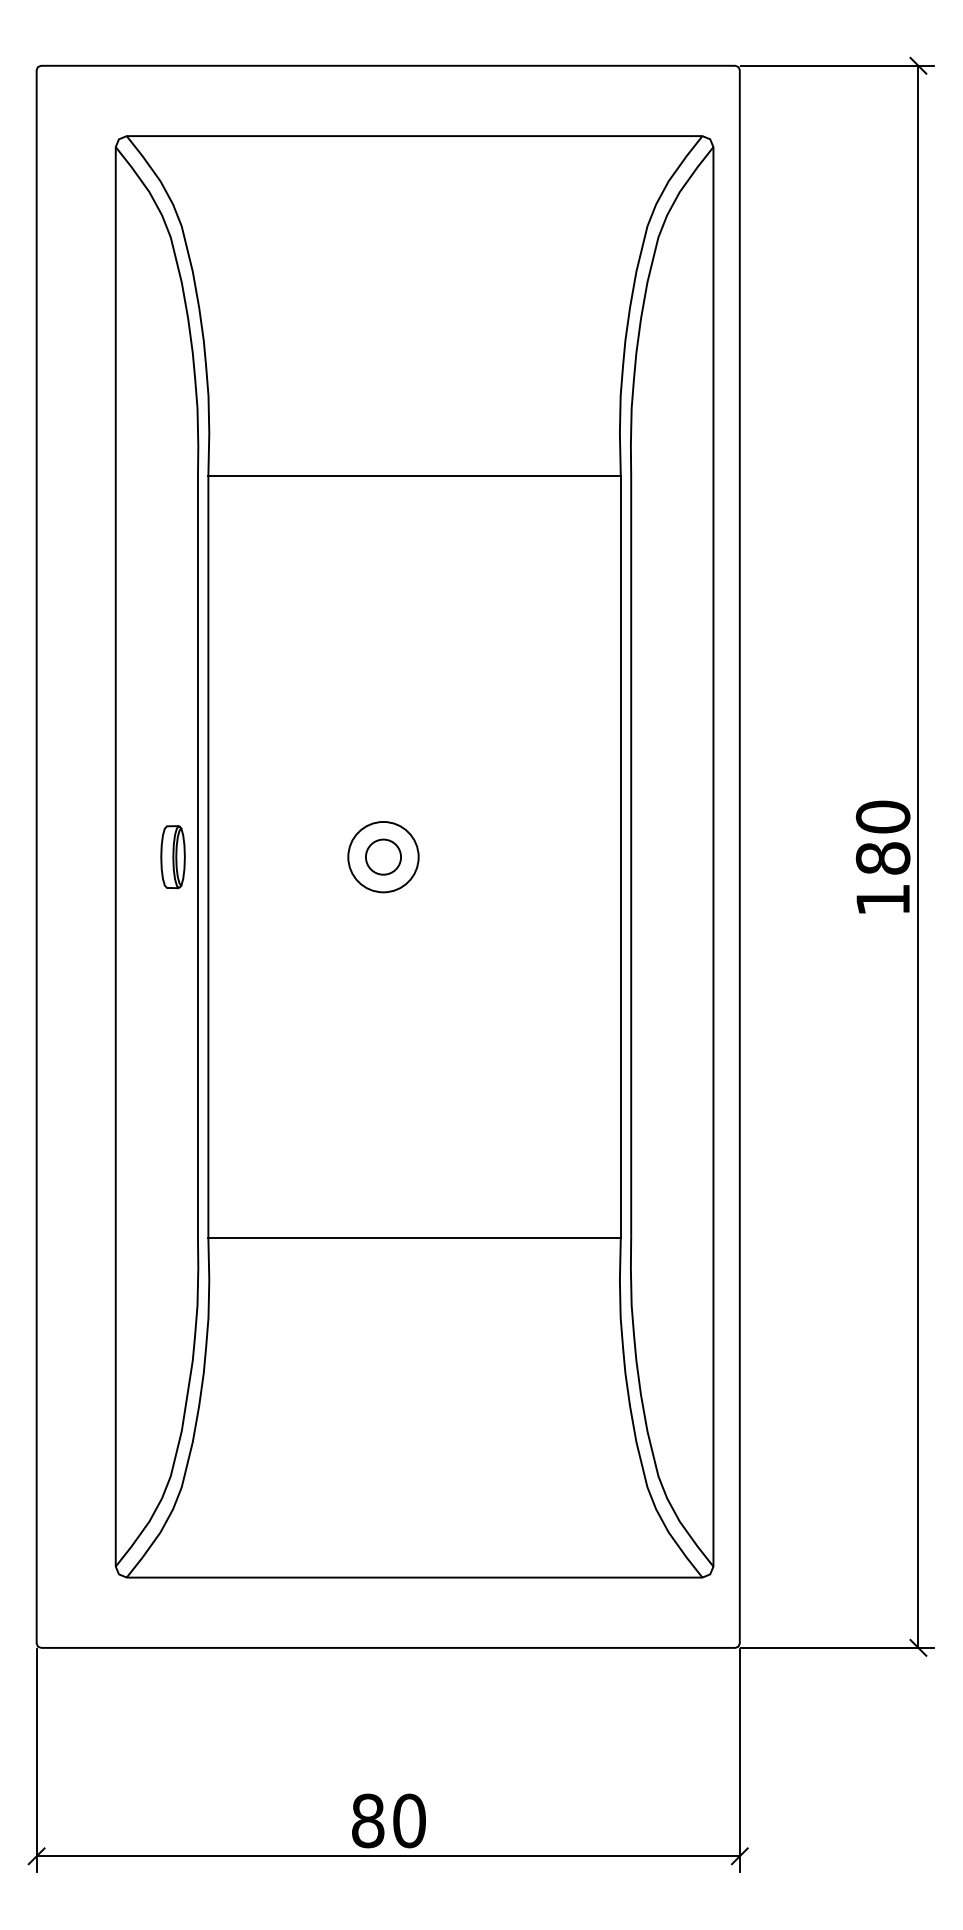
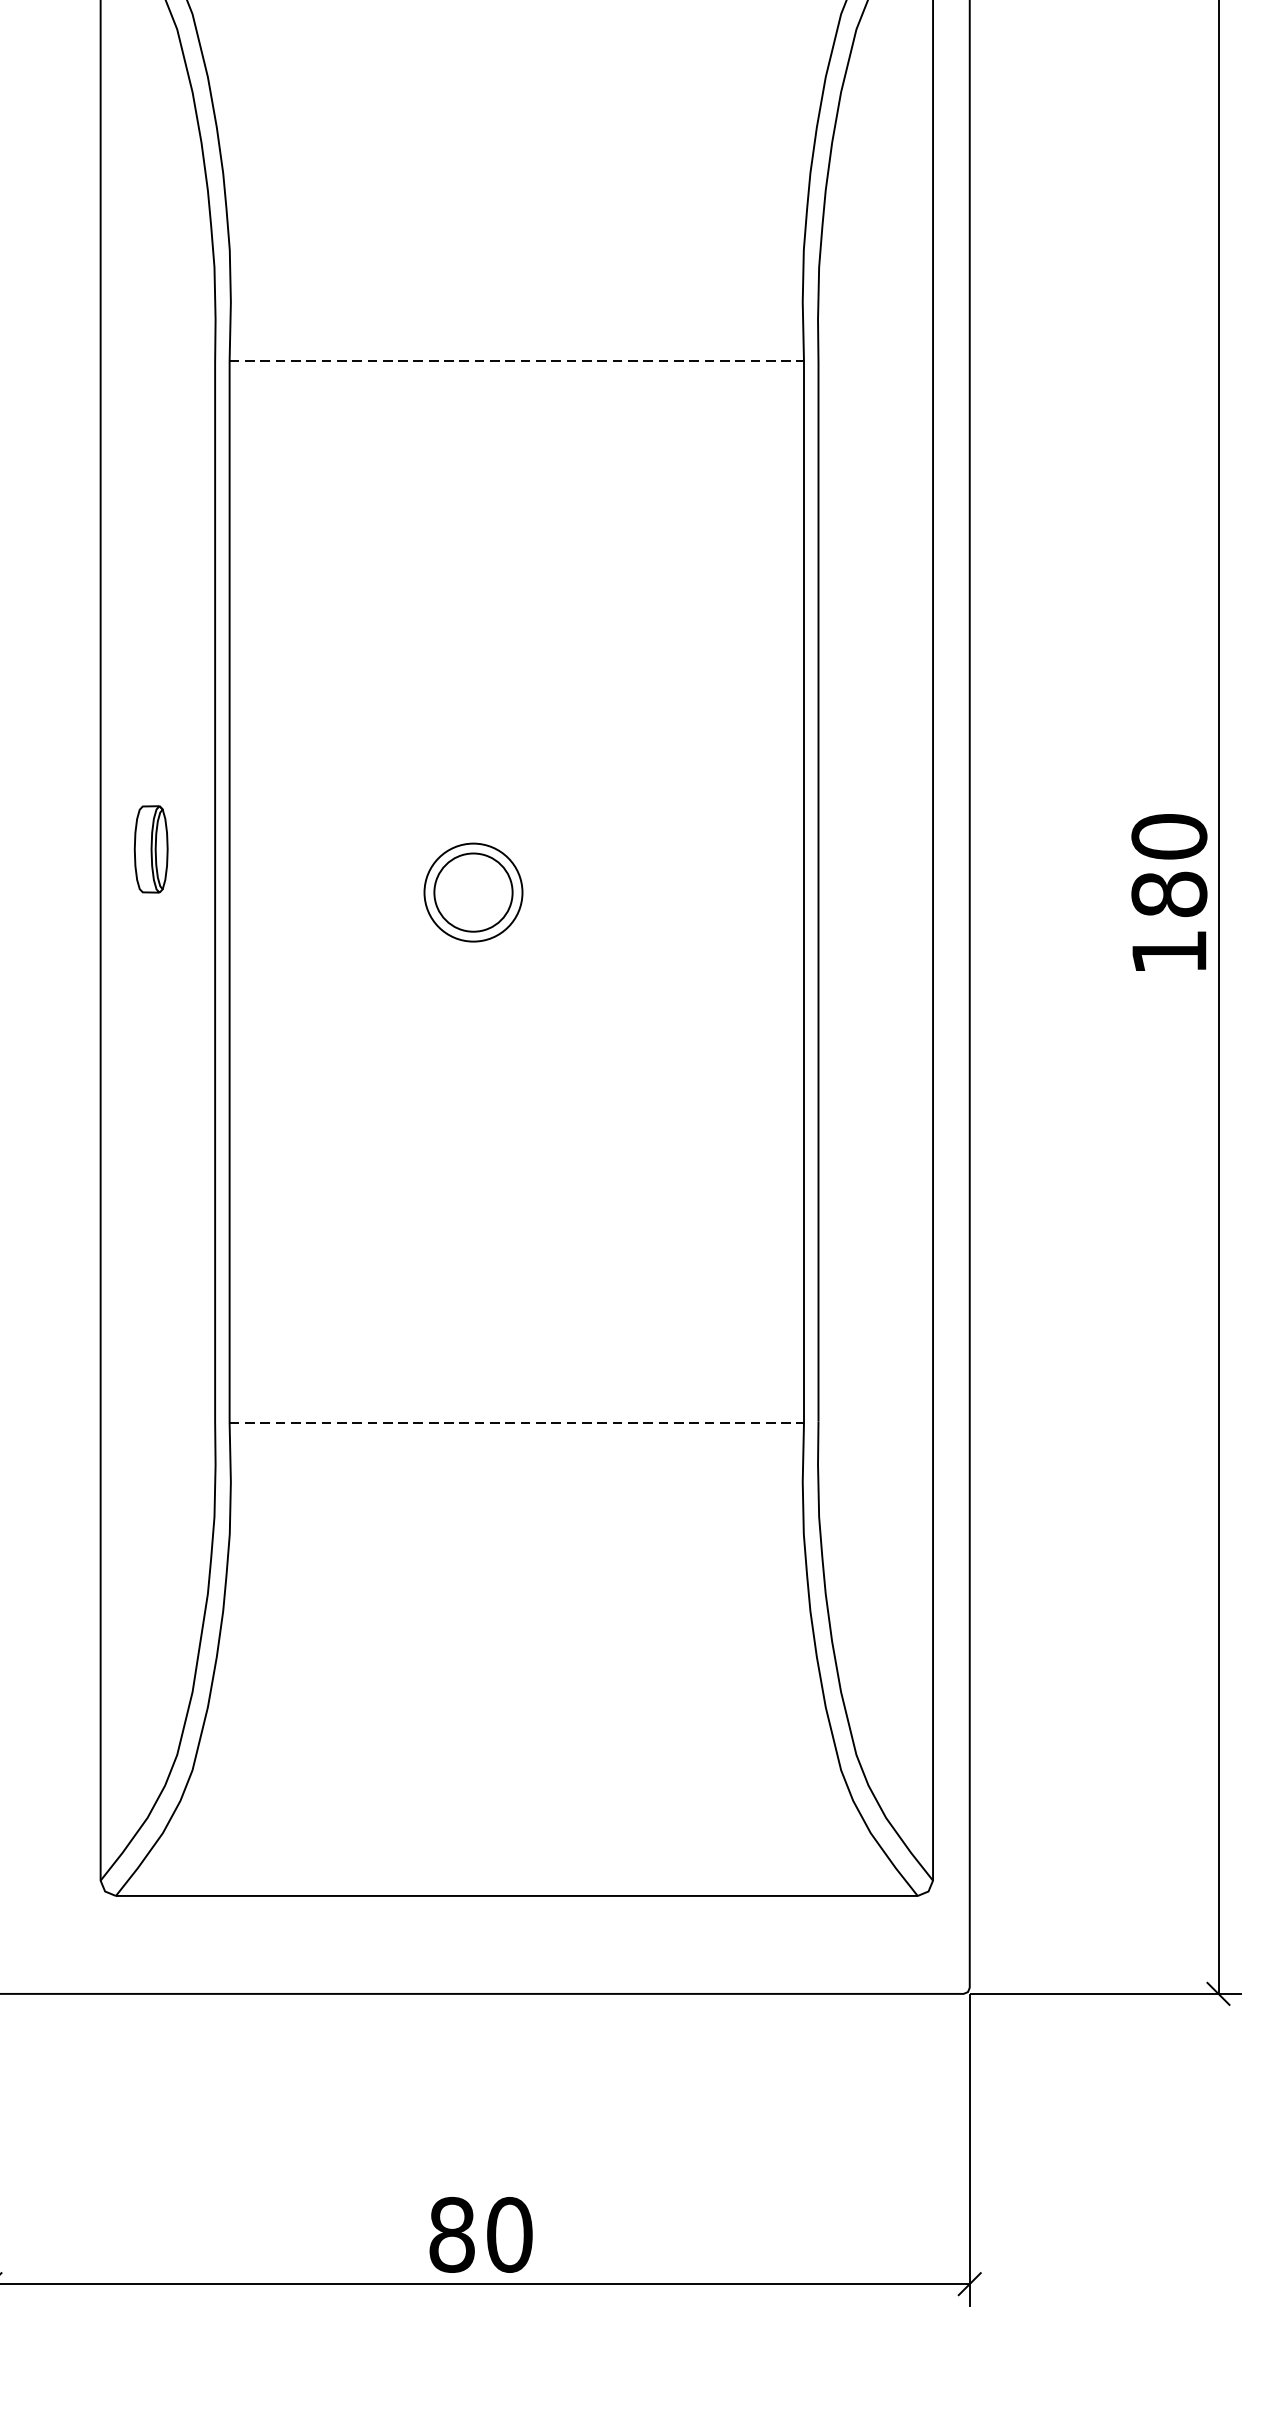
line: (415, 475) -> (518, 361), solid -> dashed
circle: (383, 856) -> (473, 891), size x1.6
part: (172, 857) -> (150, 849), moved
line: (415, 1237) -> (518, 1422), solid -> dashed

